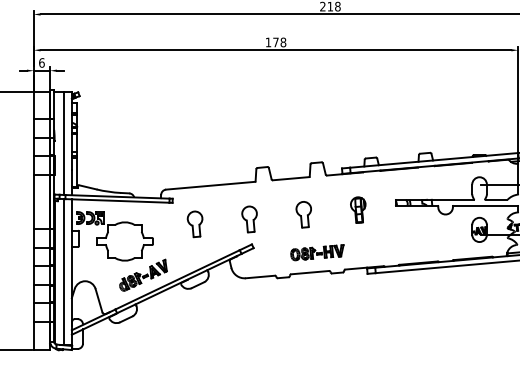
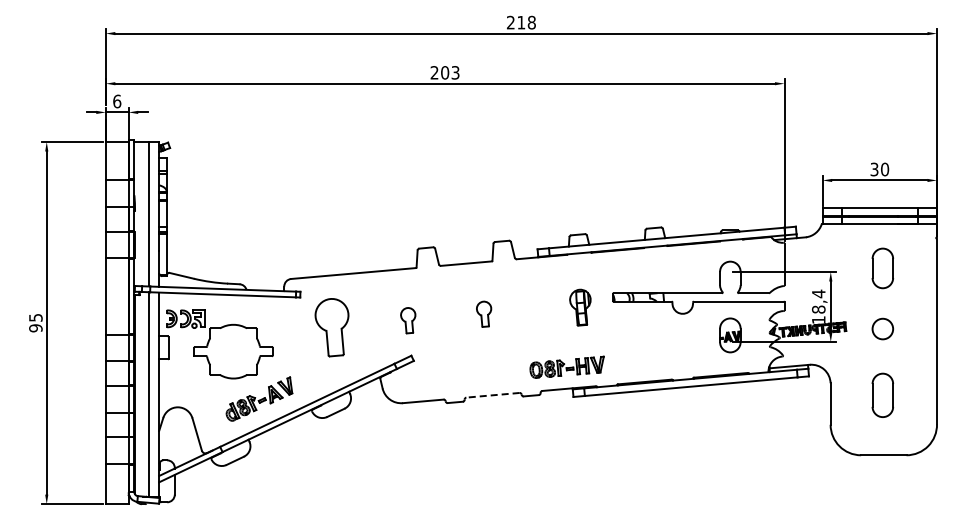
text: (275, 42) -> (444, 72), 178 -> 203
part: (358, 209) -> (580, 307), moved
part: (303, 214) -> (483, 314), size x0.7
part: (249, 219) -> (408, 320), size x0.7
part: (194, 224) -> (331, 327), size x1.6
part: (316, 252) -> (566, 366), moved
line: (309, 272) -> (492, 395), solid -> dashed

